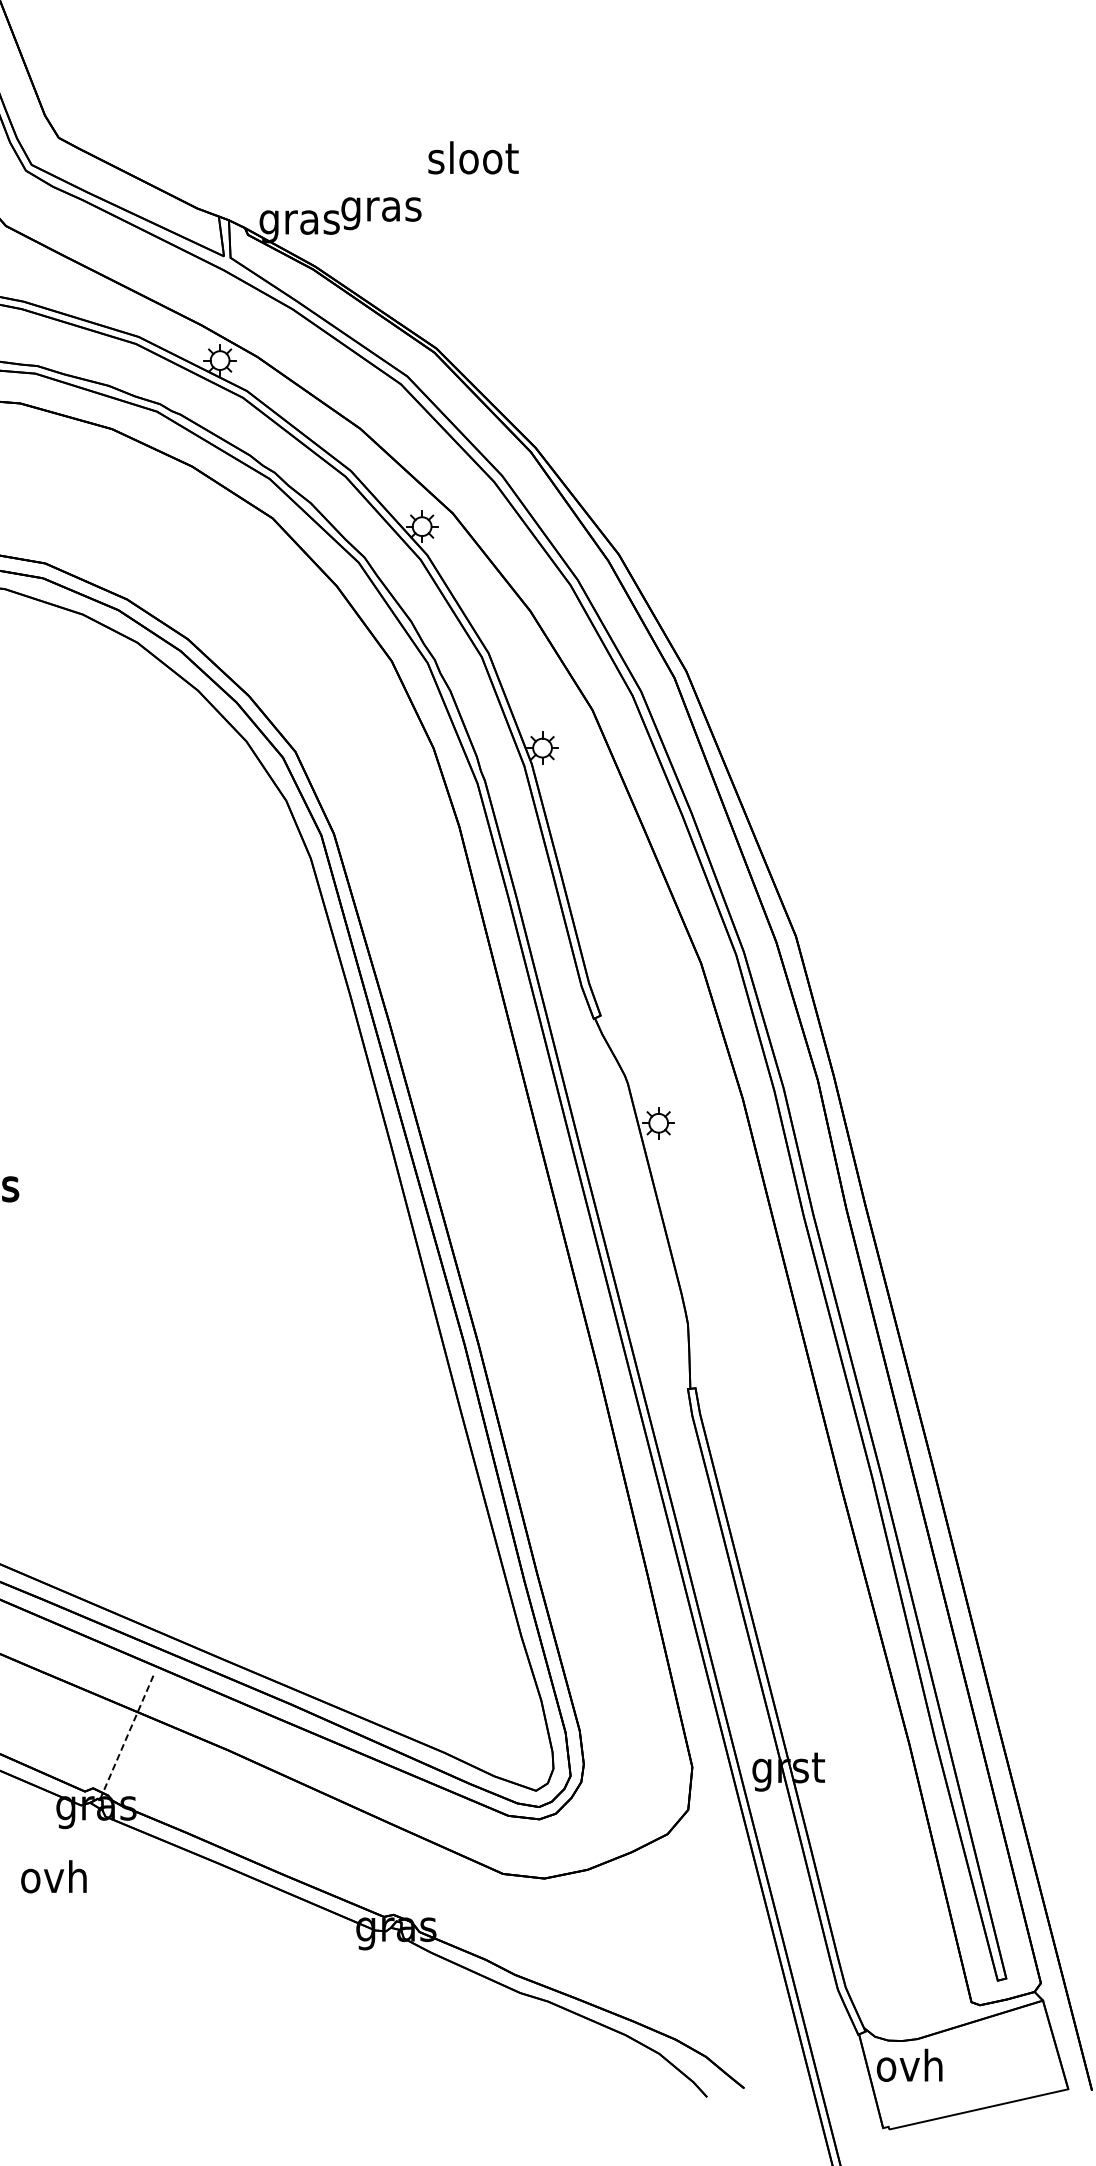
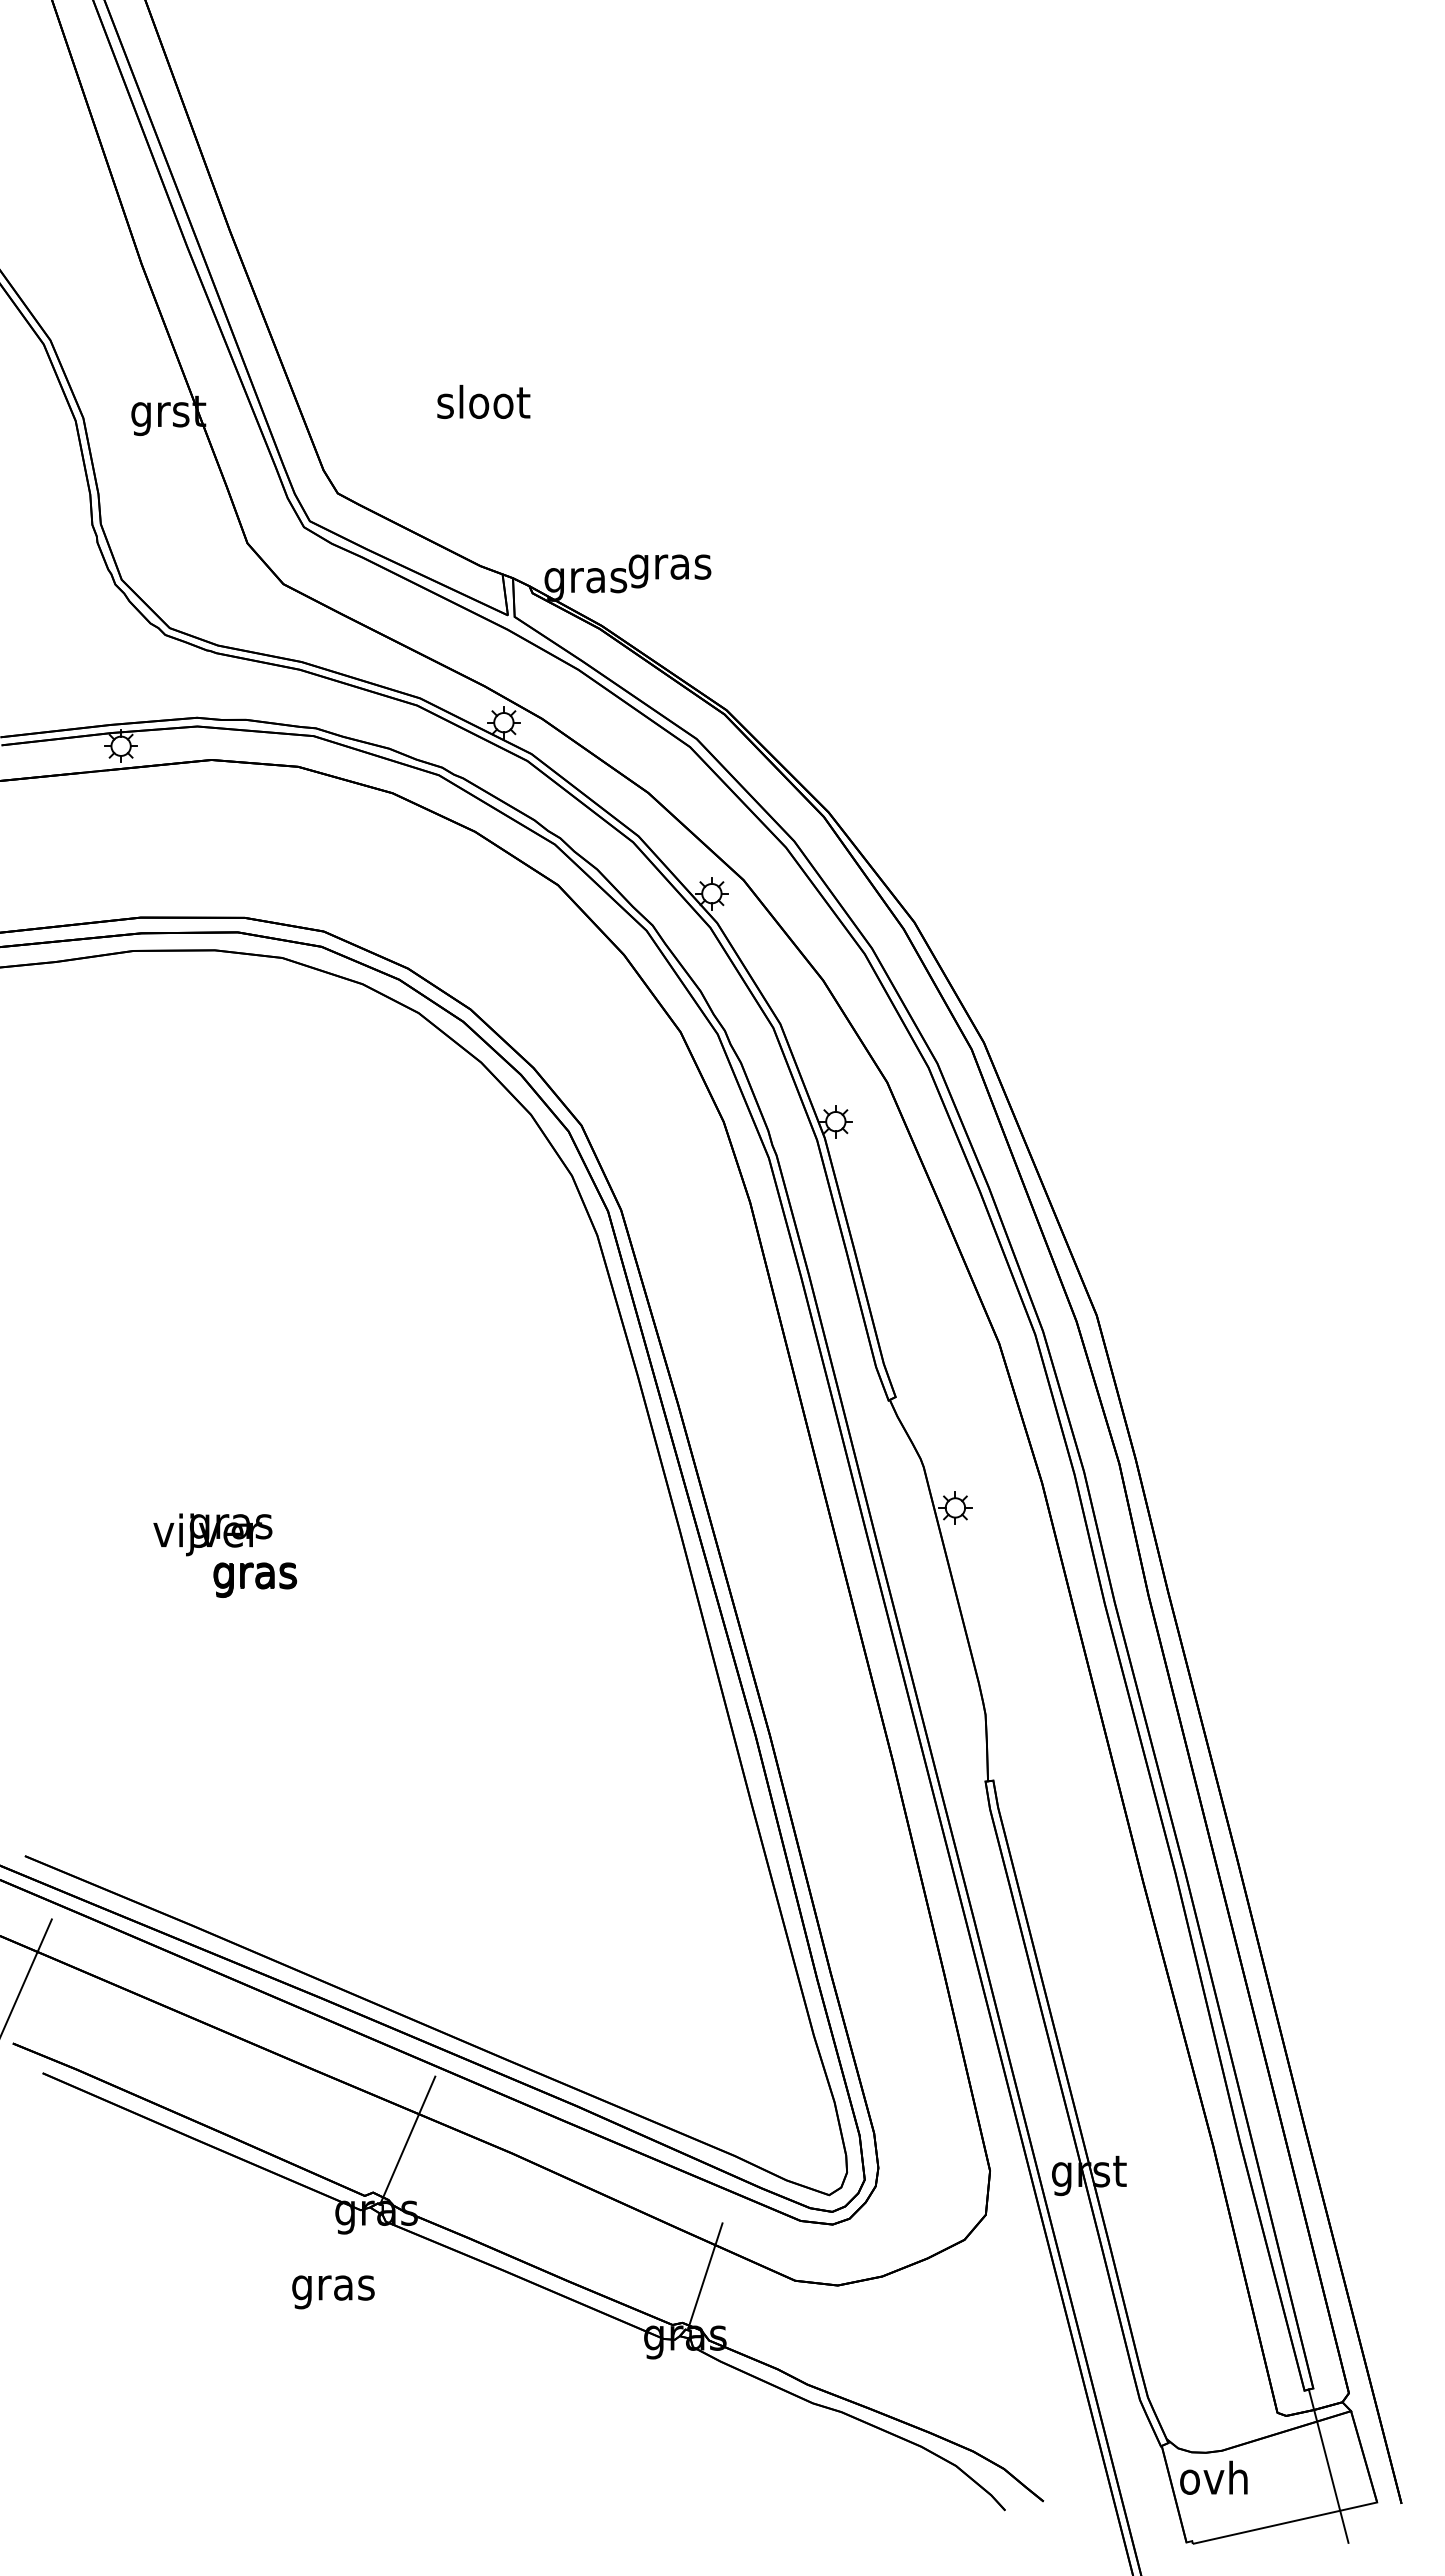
text: (473, 157) -> (483, 401), moved
line: (126, 1737) -> (407, 2140), dashed -> solid
line: (414, 1869) -> (704, 2276), added
text: (54, 1880) -> (333, 2287), ovh -> gras
line: (1021, 2053) -> (1328, 2465), added

